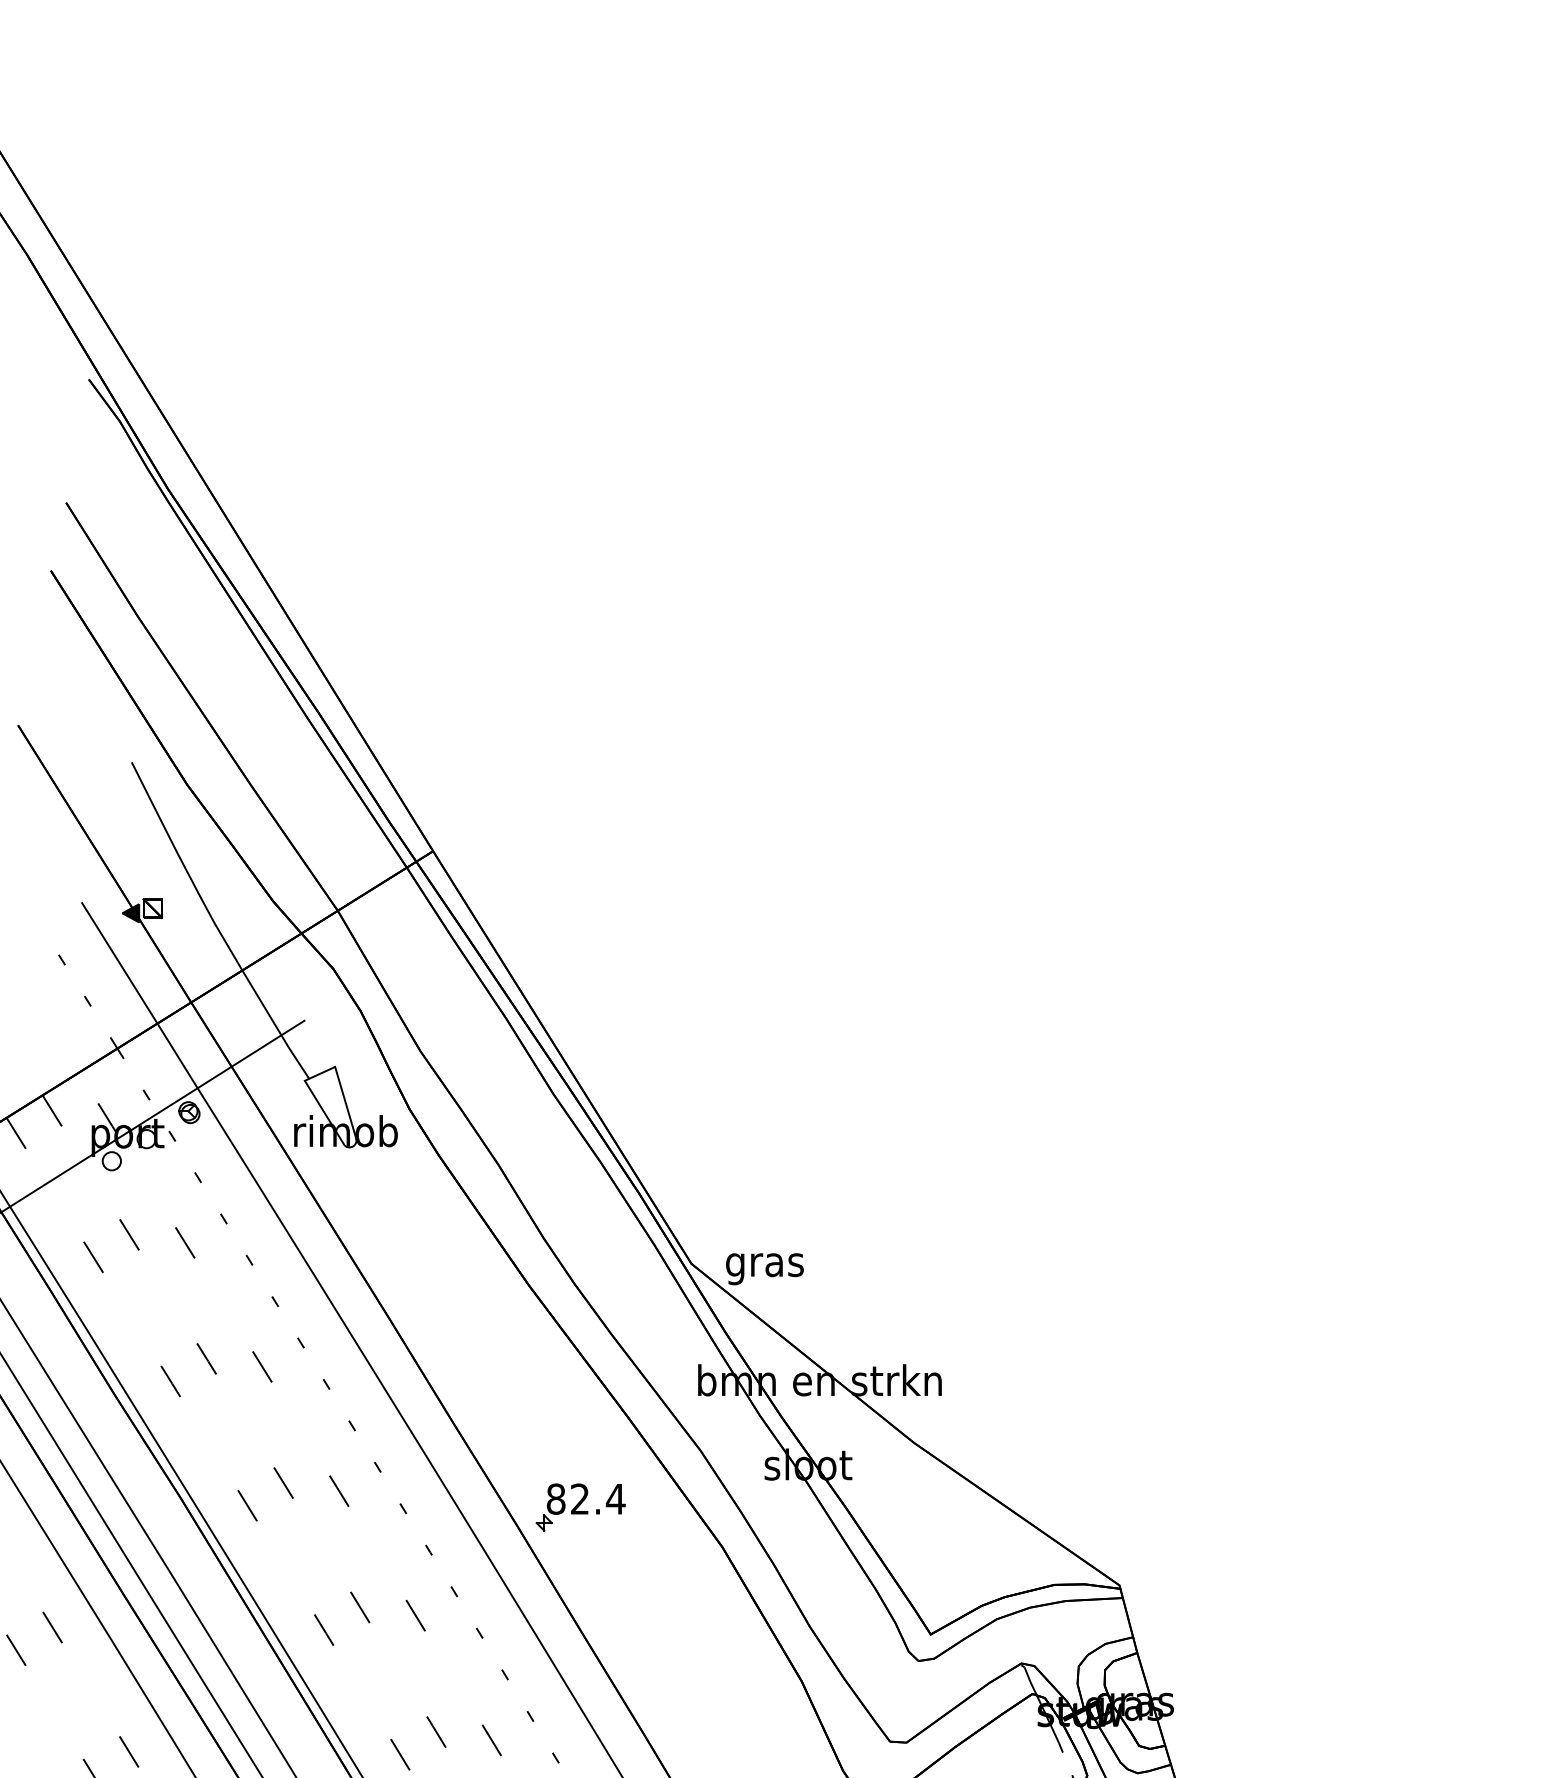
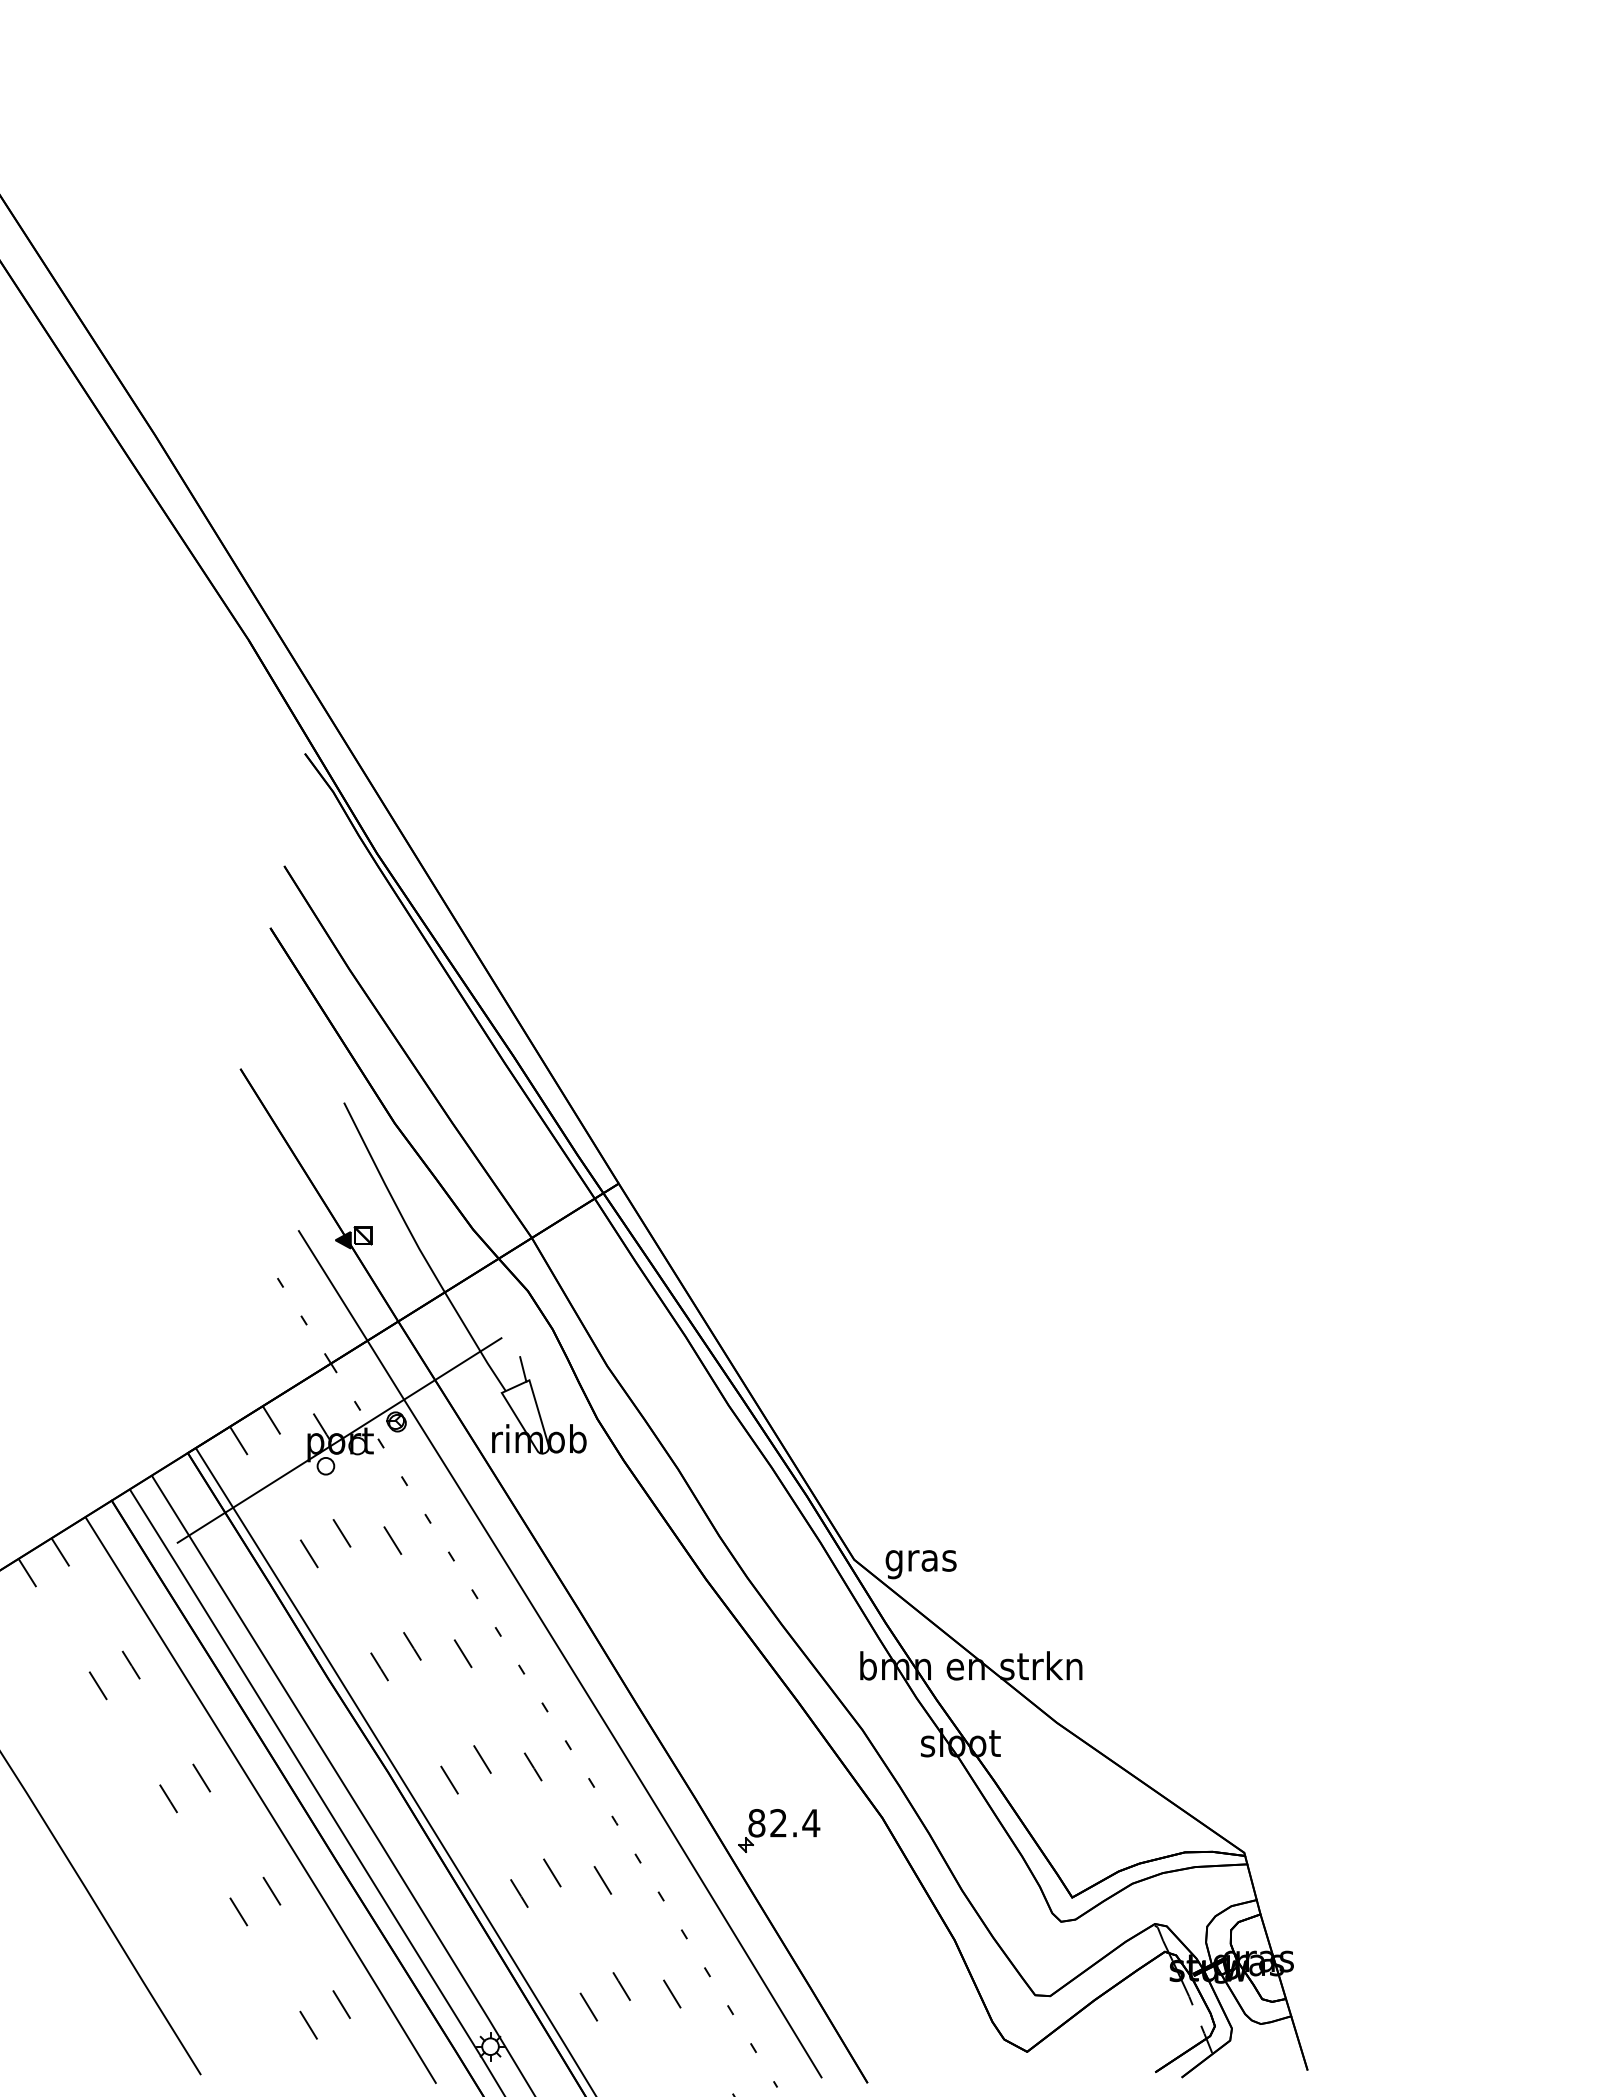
line: (328, 1055) -> (523, 1369), added
part: (580, 1507) -> (779, 1830), moved

